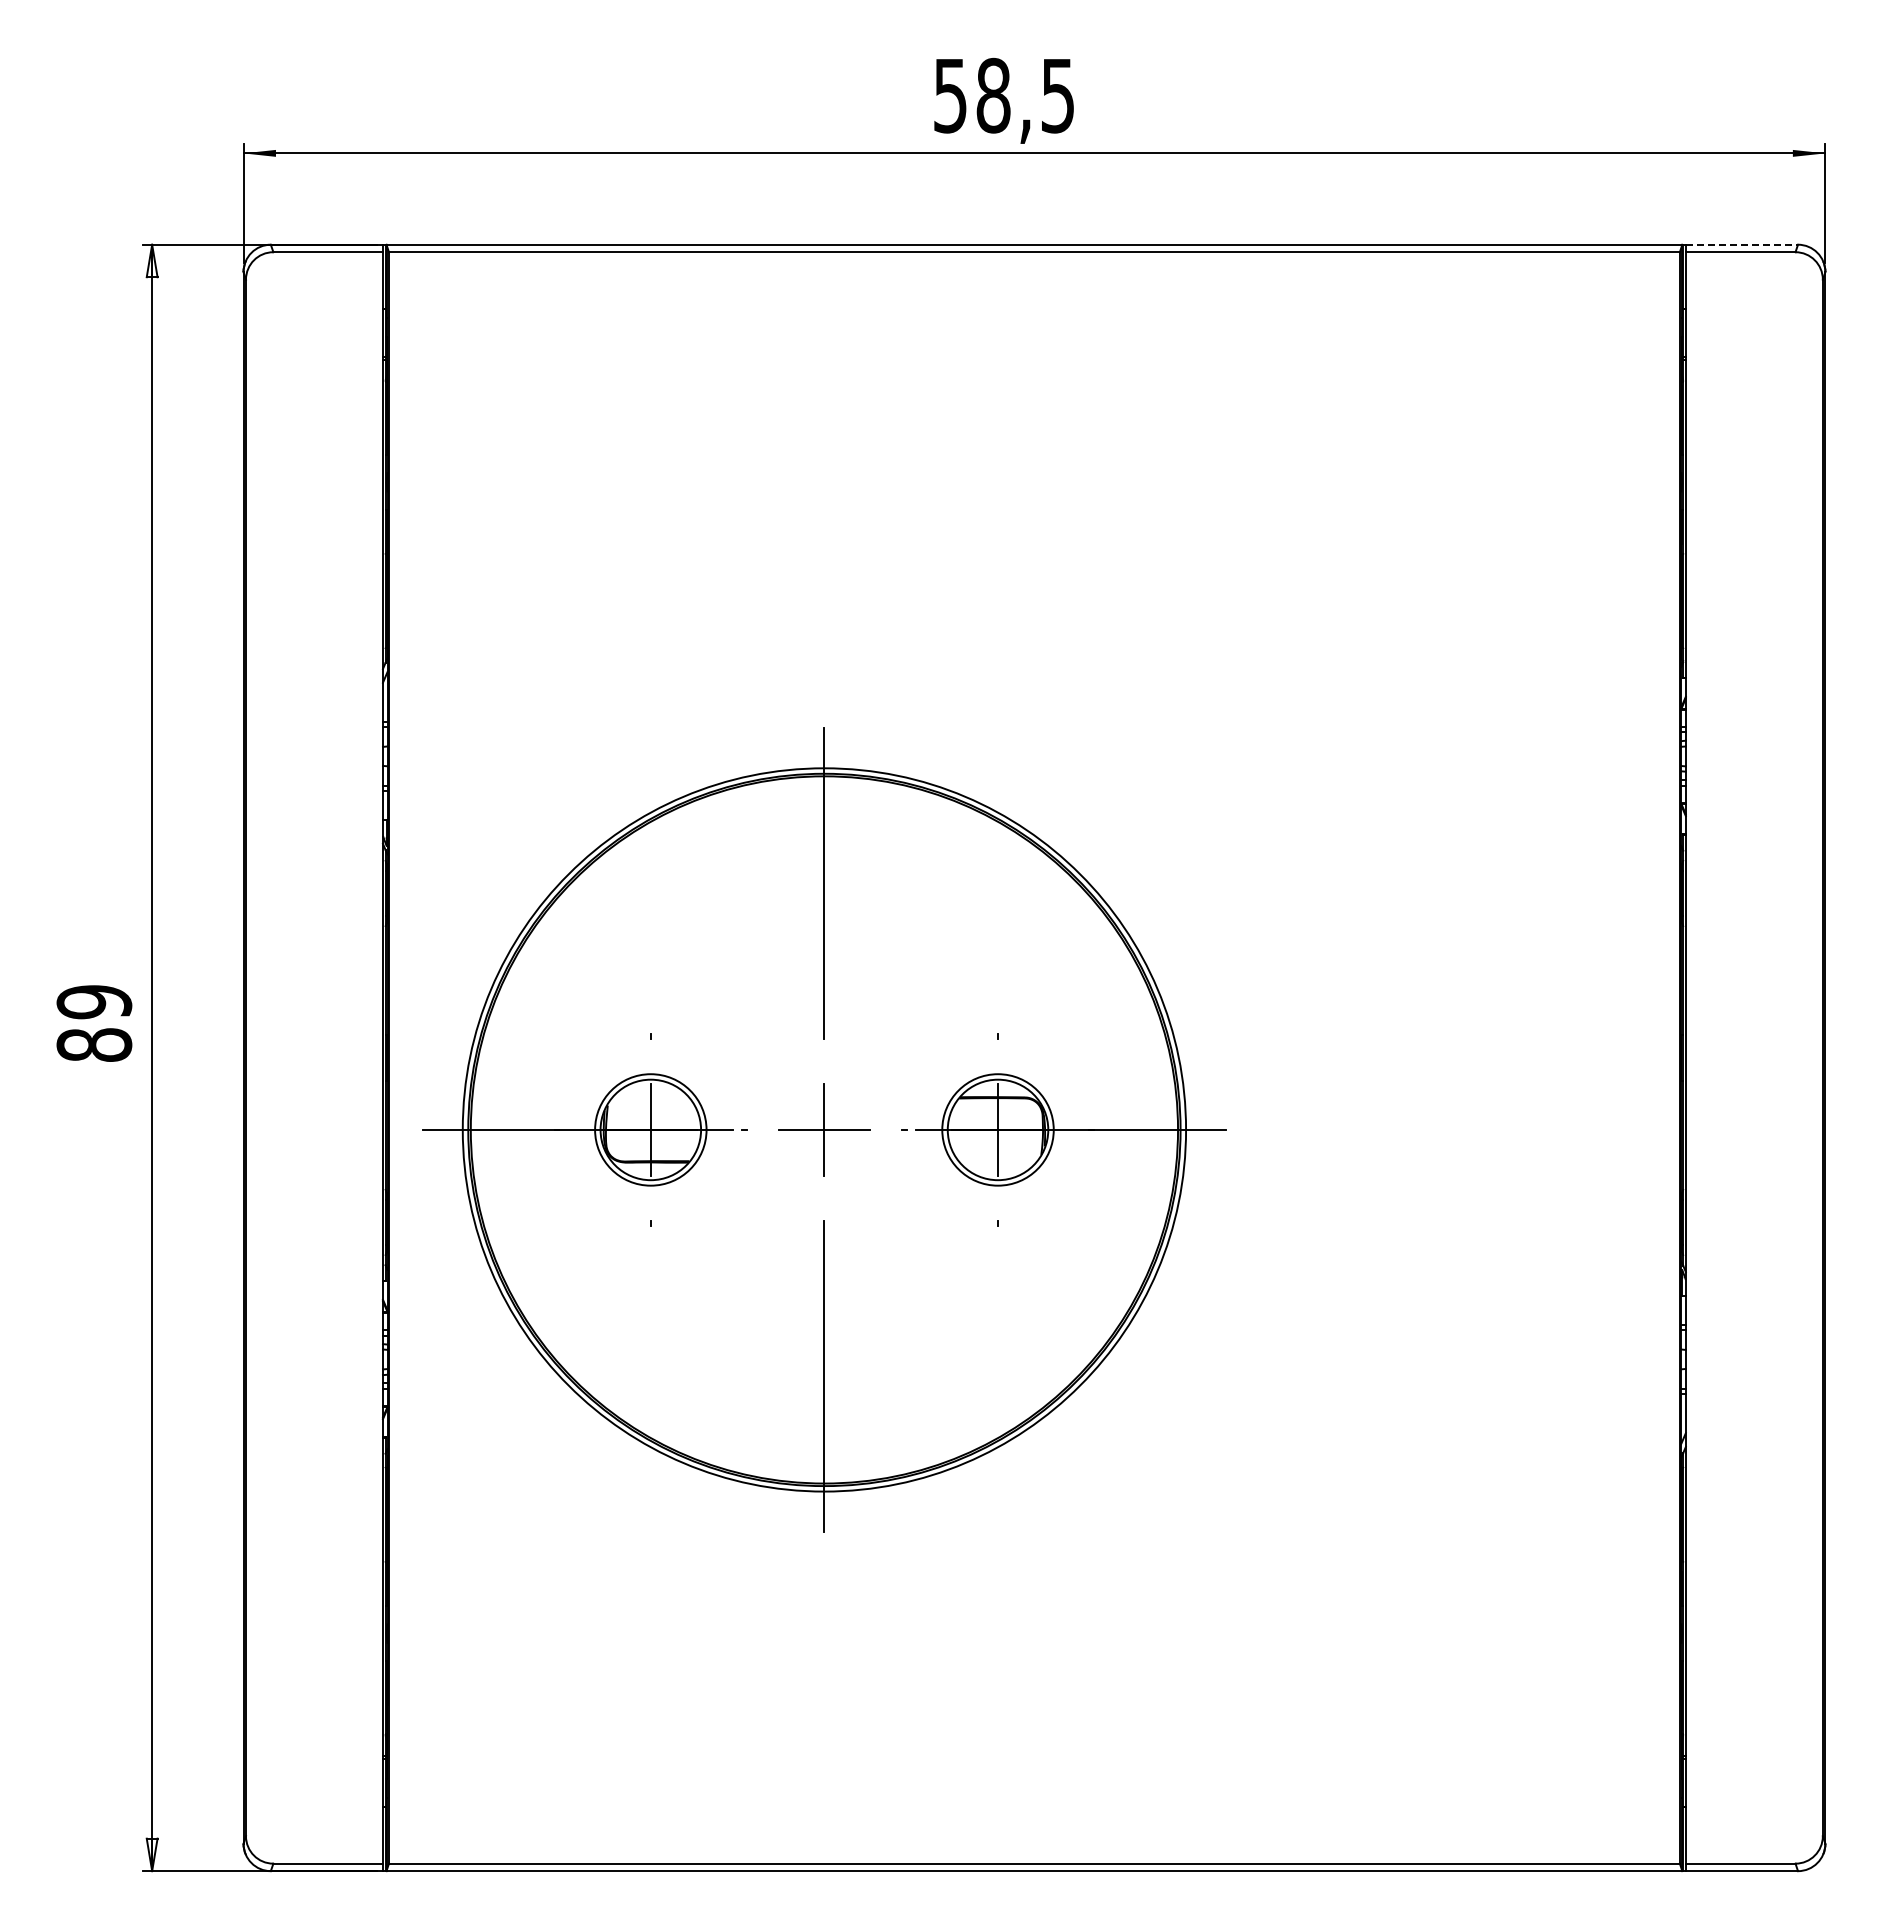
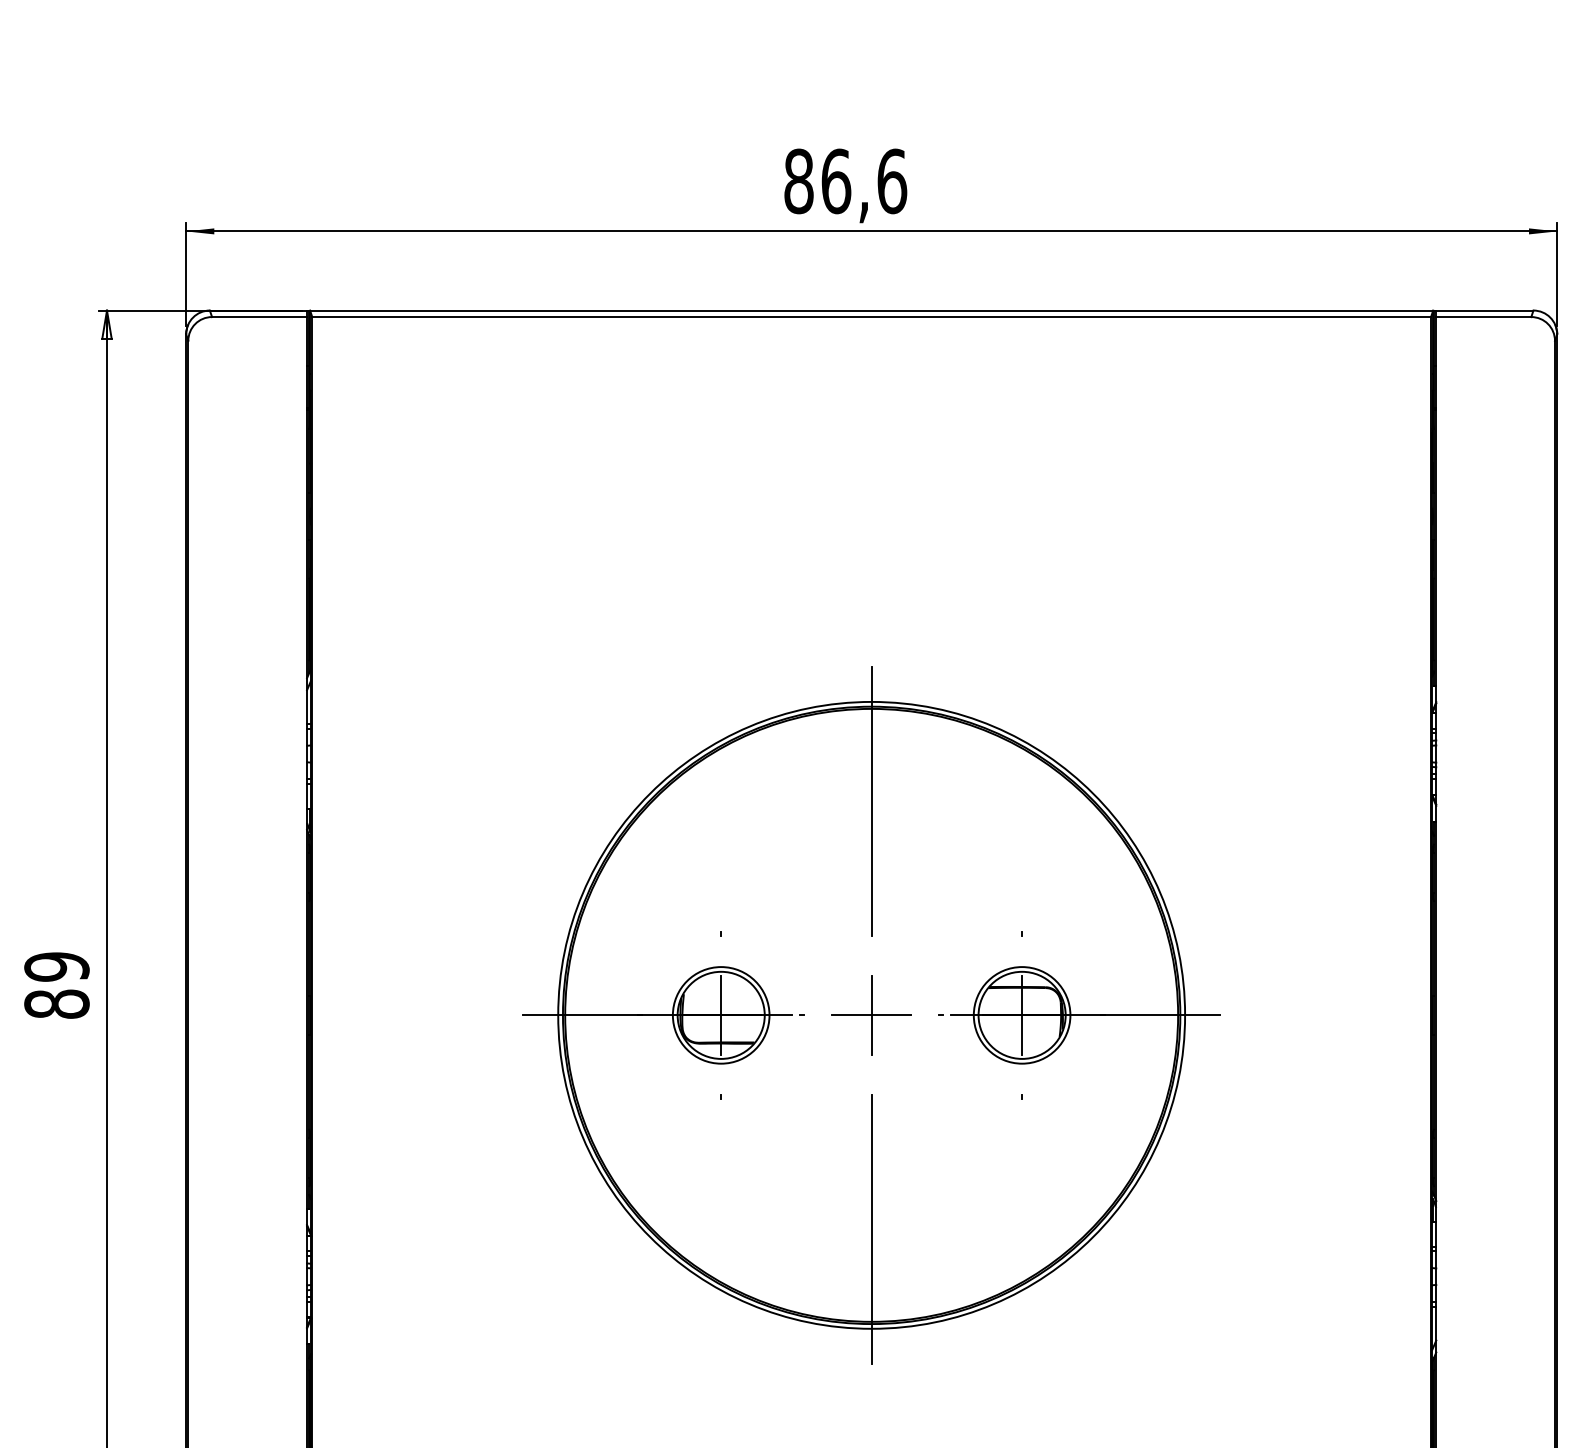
text: (1004, 95) -> (845, 181), 58,5 -> 86,6
line: (1742, 244) -> (1485, 310), dashed -> solid
part: (824, 1129) -> (871, 1014), moved

